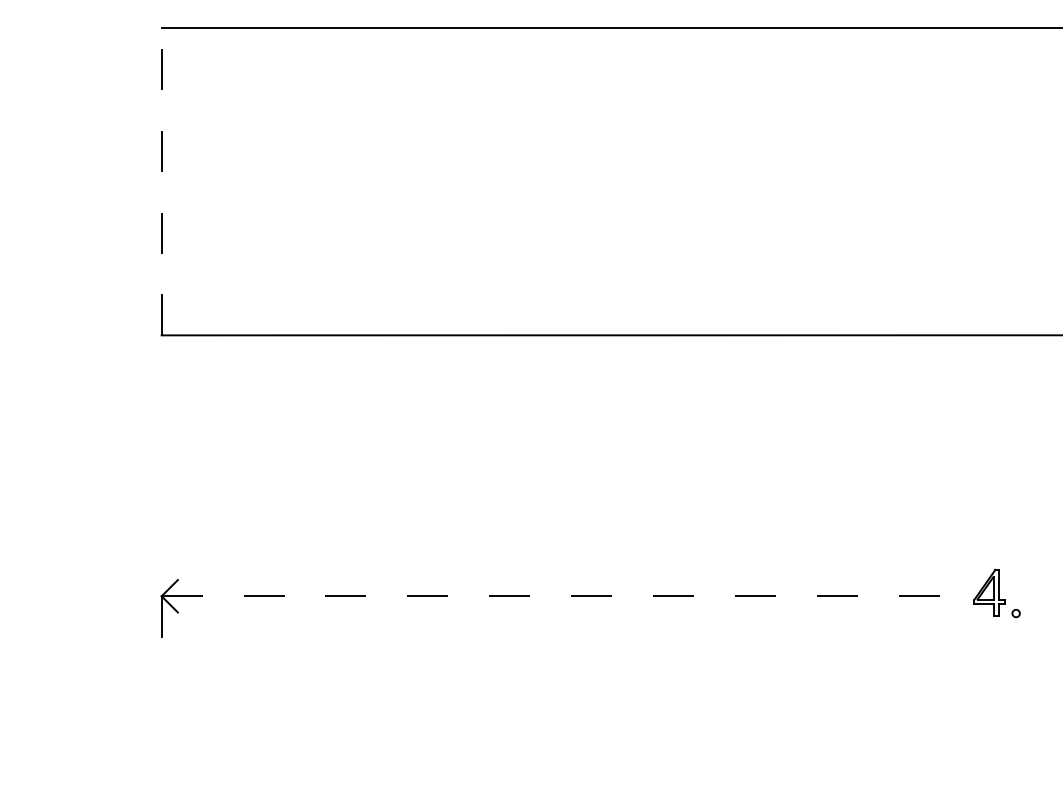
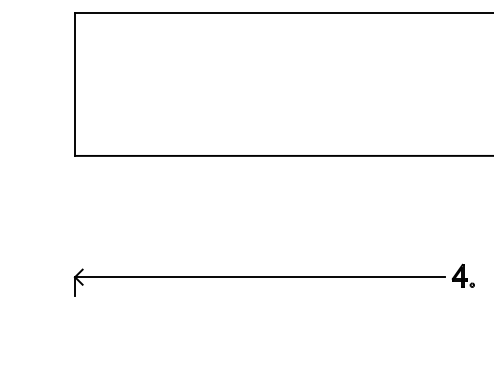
line: (162, 181) -> (75, 84), dashed -> solid
line: (560, 596) -> (260, 277), dashed -> solid

